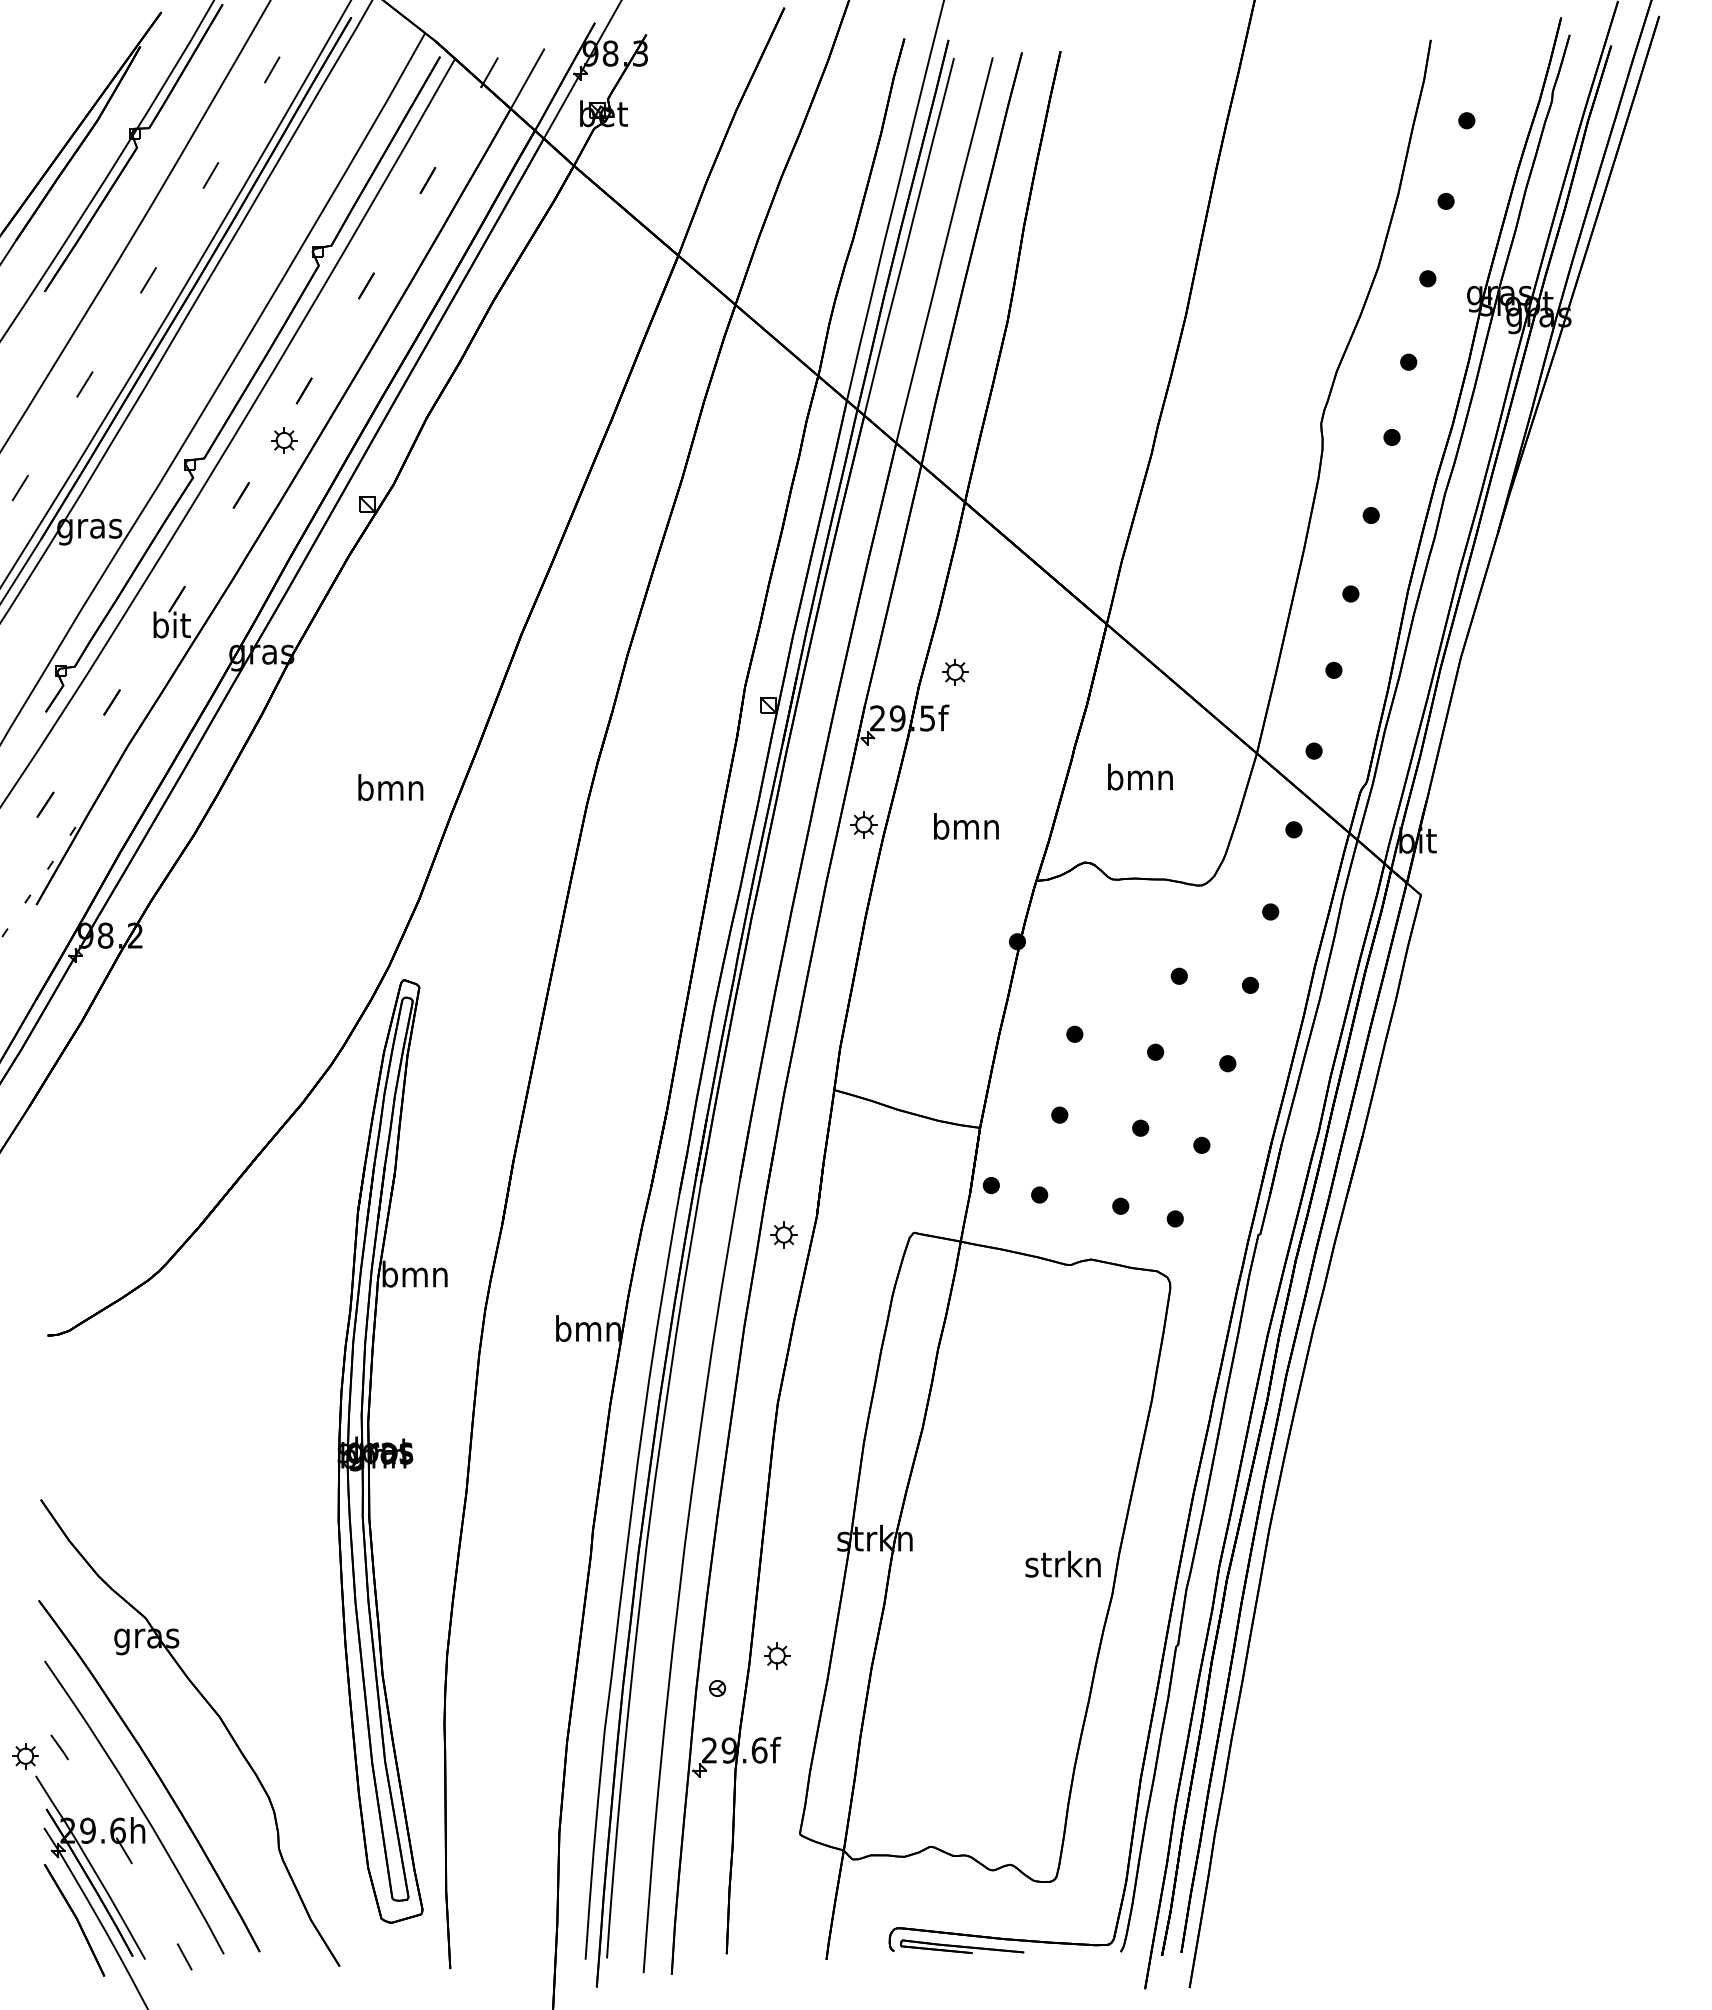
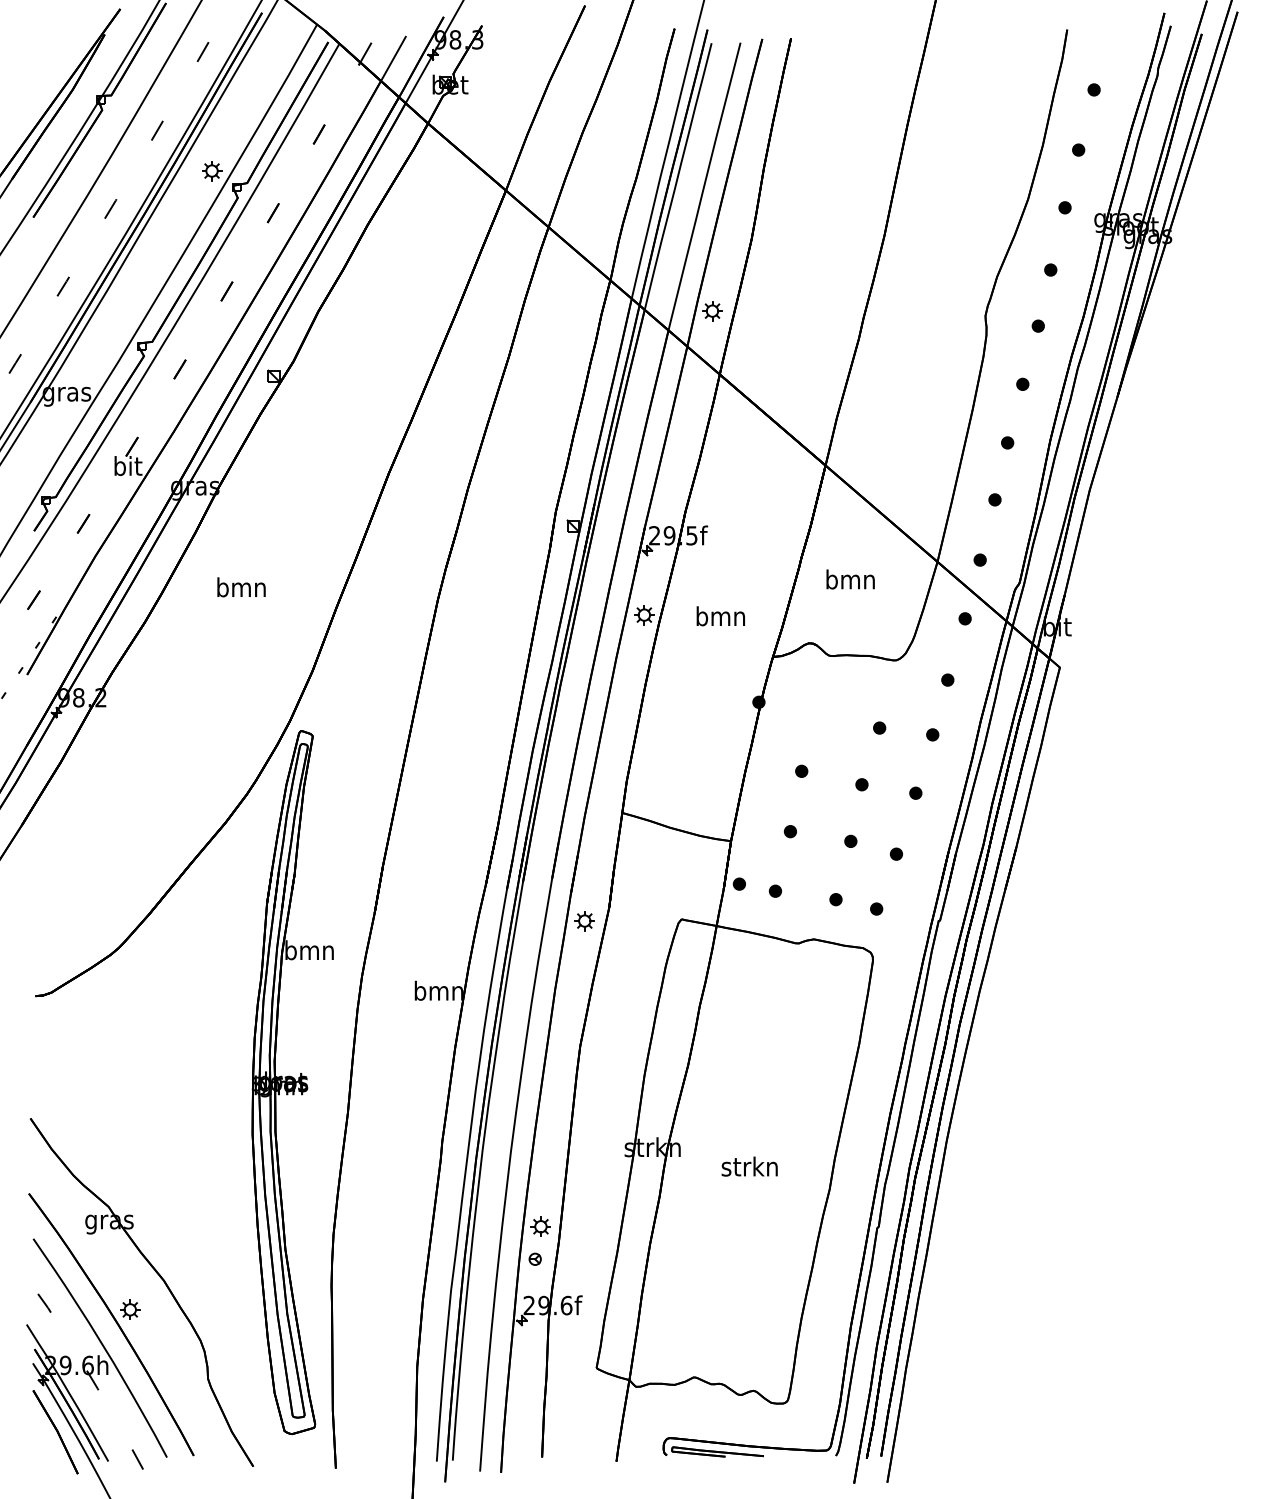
part: (284, 440) -> (212, 171), moved
part: (955, 672) -> (712, 311), moved
text: (390, 787) -> (241, 587), moved
text: (1062, 1563) -> (749, 1166), moved
part: (777, 1655) -> (541, 1226), moved
part: (25, 1756) -> (130, 1310), moved

